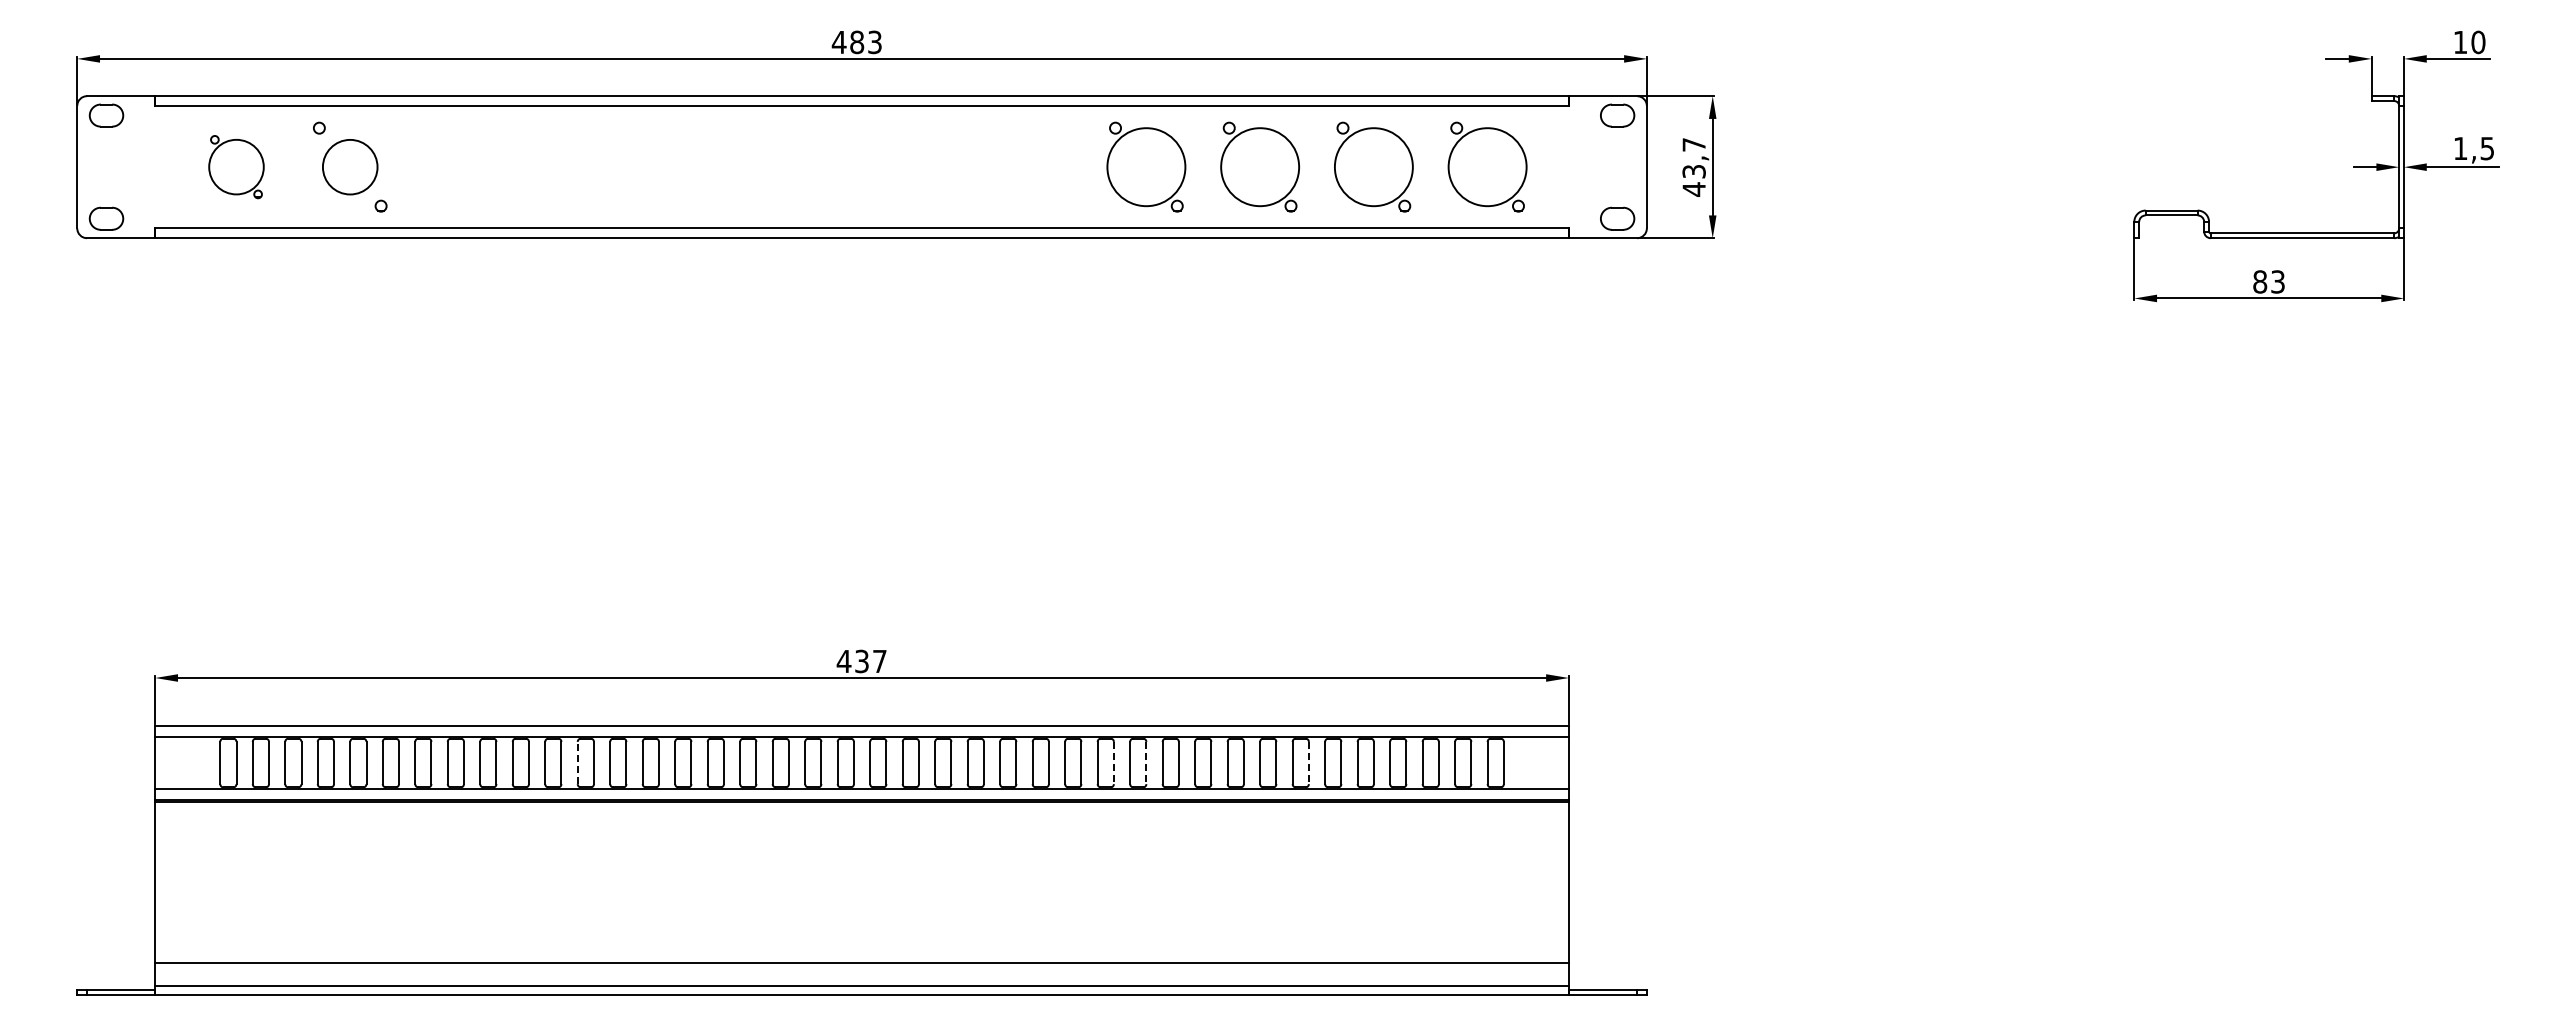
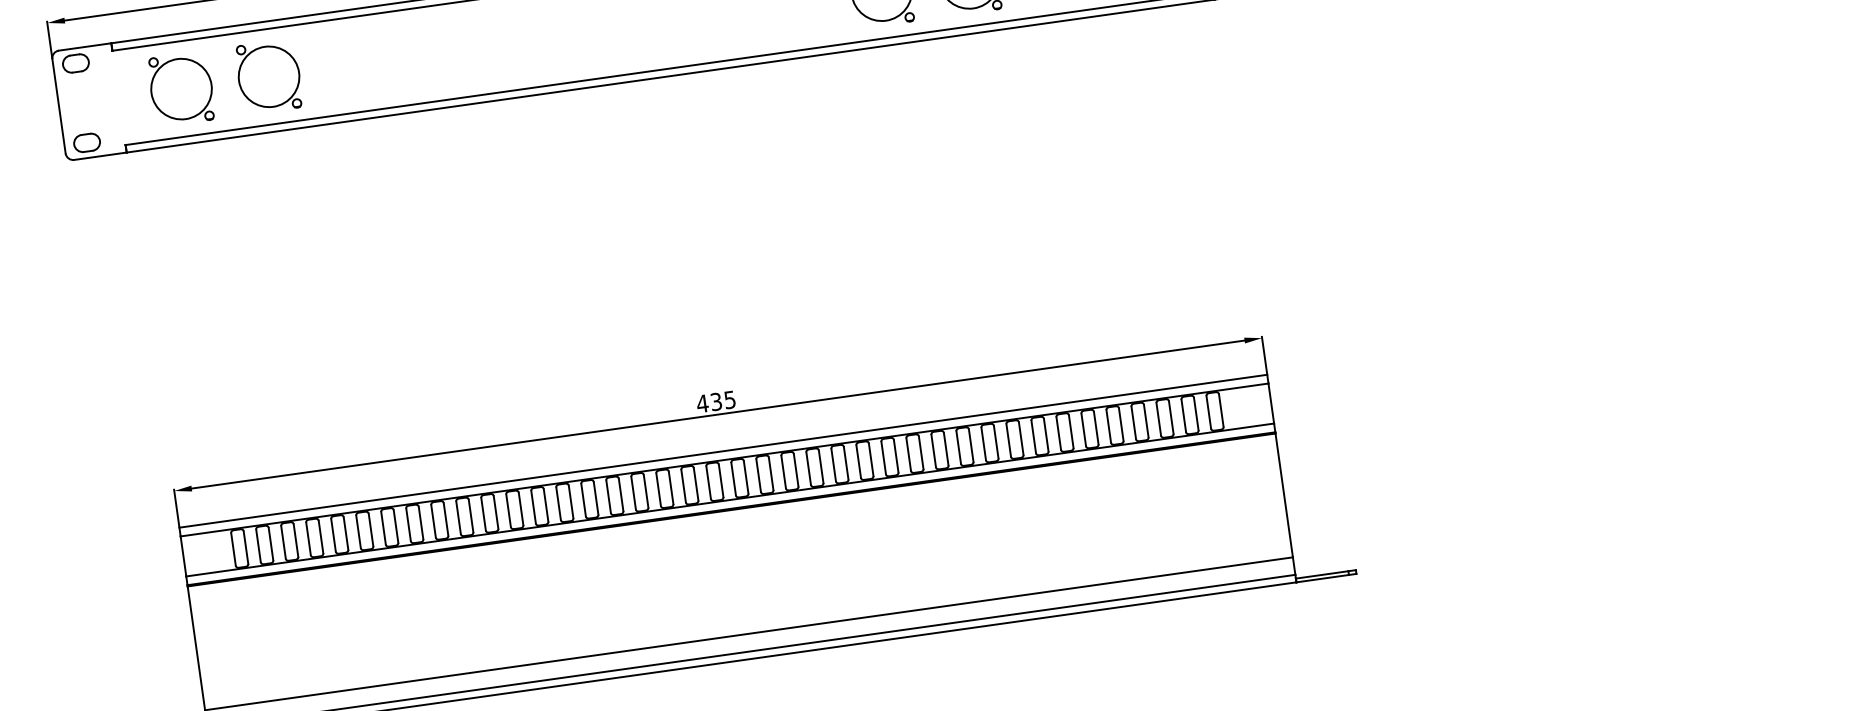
part: (236, 166) -> (181, 88), size x1.43
circle: (350, 167) -> (269, 77), size x1.43
text: (879, 661) -> (729, 399), 437 -> 435
line: (577, 762) -> (508, 510), dashed -> solid
line: (1113, 763) -> (920, 453), dashed -> solid
line: (1146, 763) -> (946, 449), dashed -> solid
line: (1308, 763) -> (1070, 432), dashed -> solid

